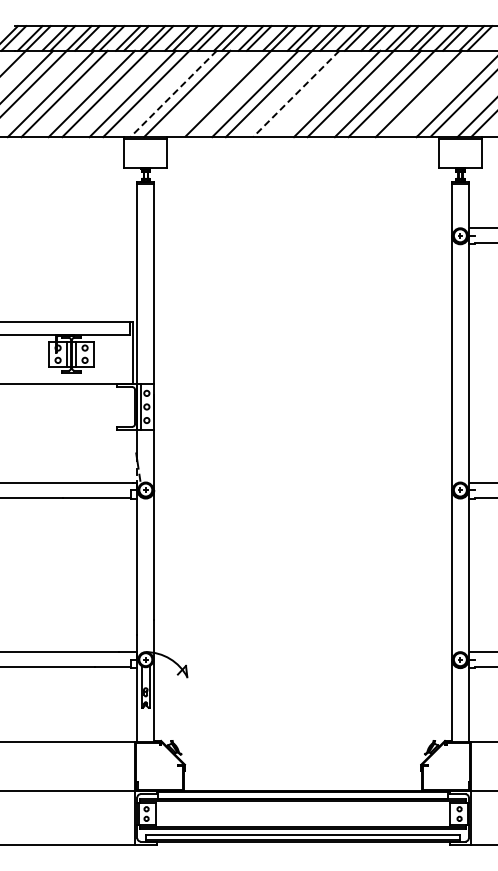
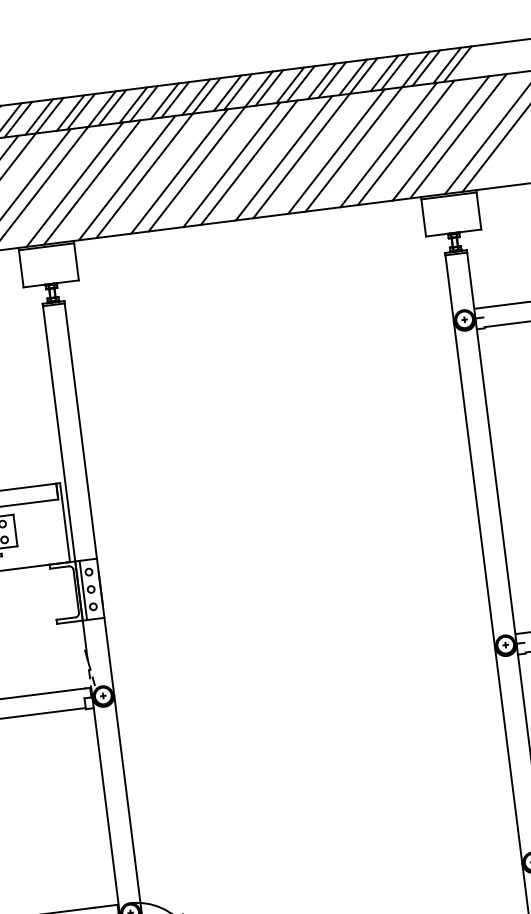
line: (214, 93) -> (127, 177), added
line: (309, 93) -> (248, 162), added
line: (432, 93) -> (405, 142), added
line: (173, 94) -> (74, 185), dashed -> solid
line: (295, 94) -> (230, 165), dashed -> solid

